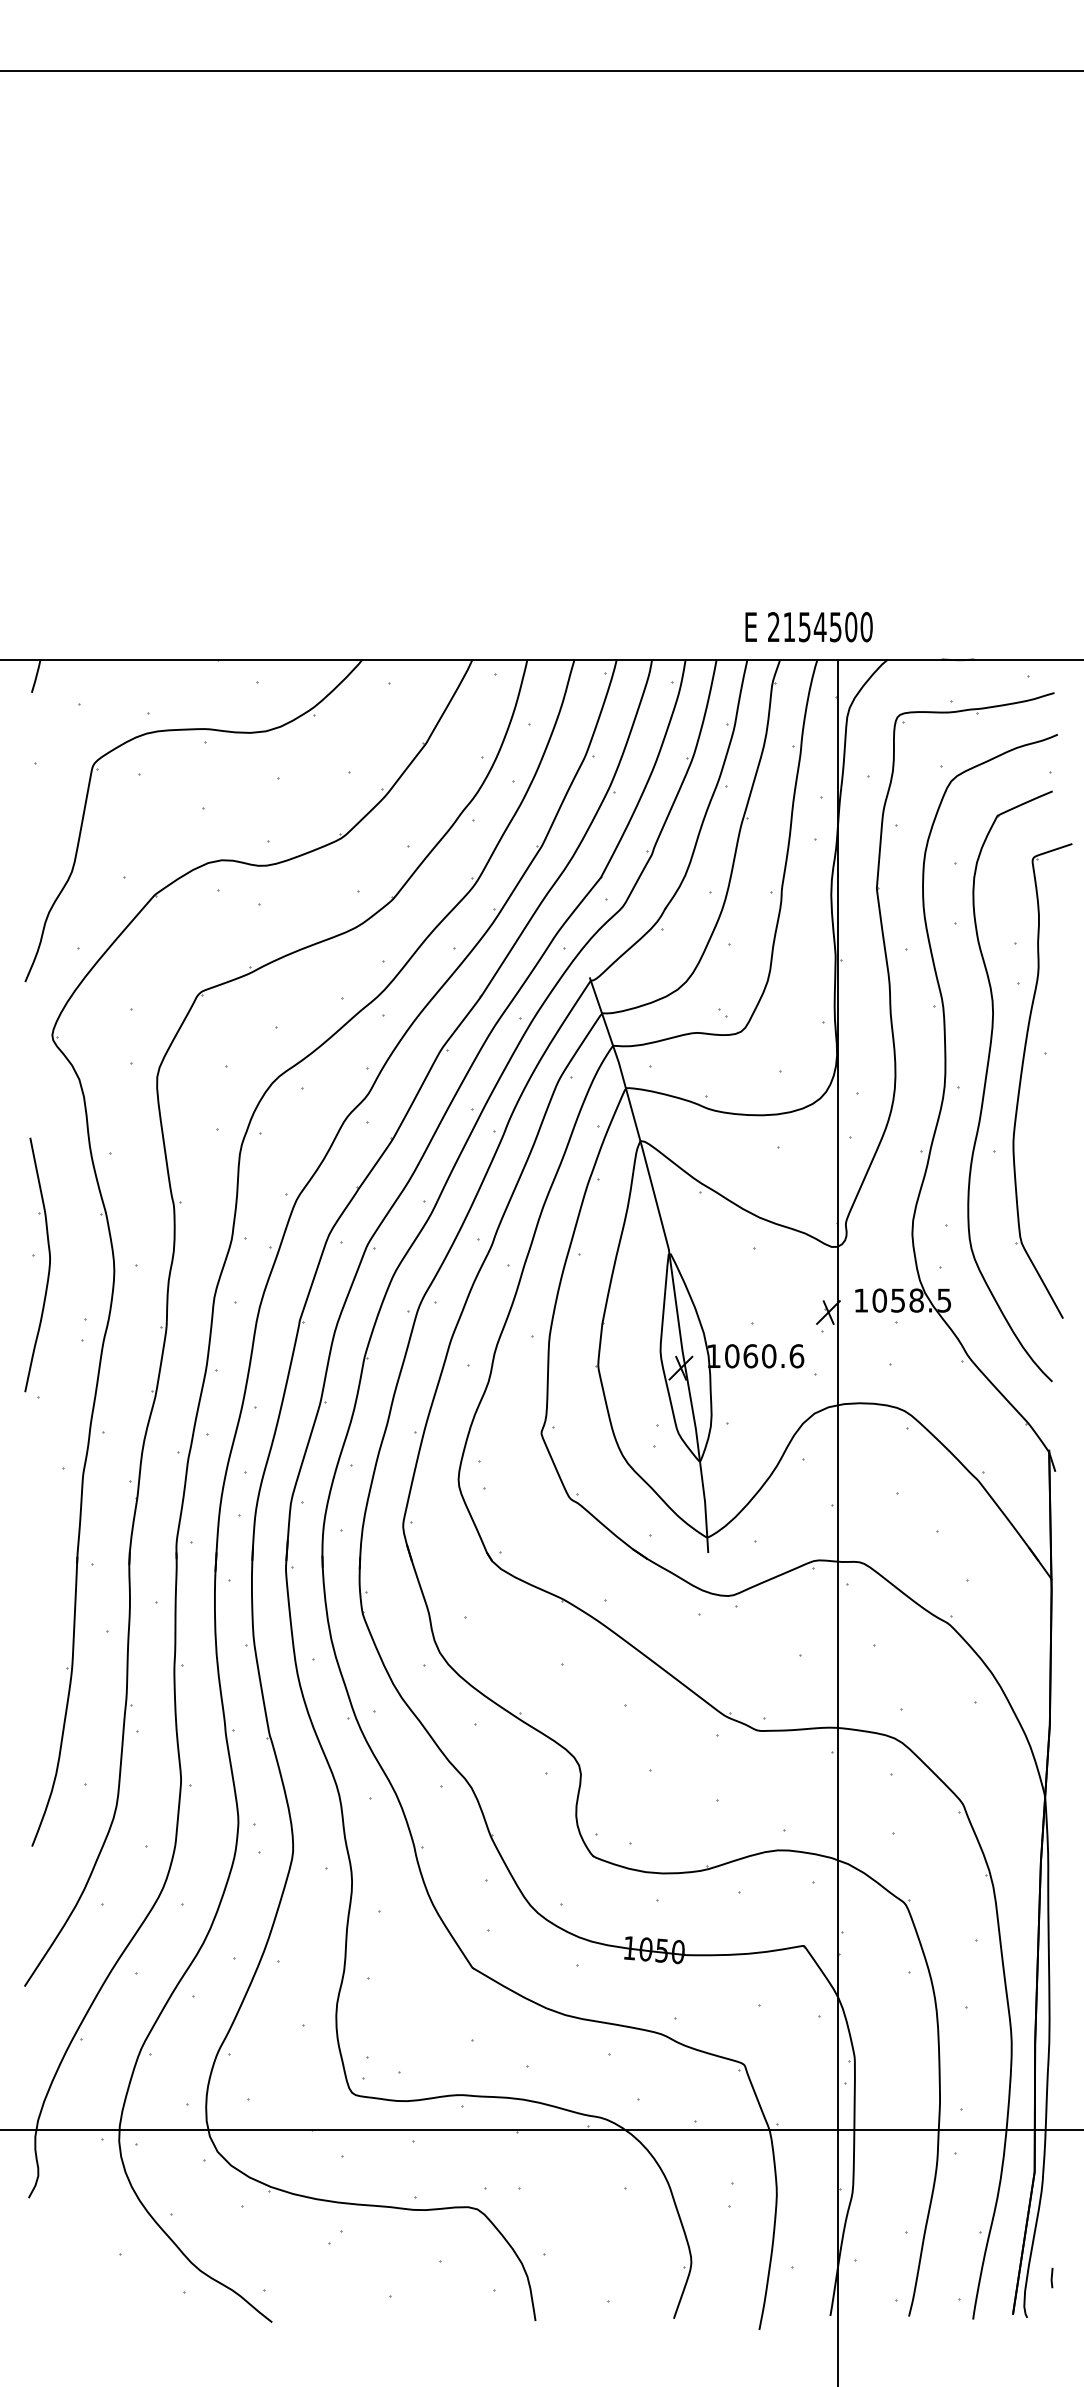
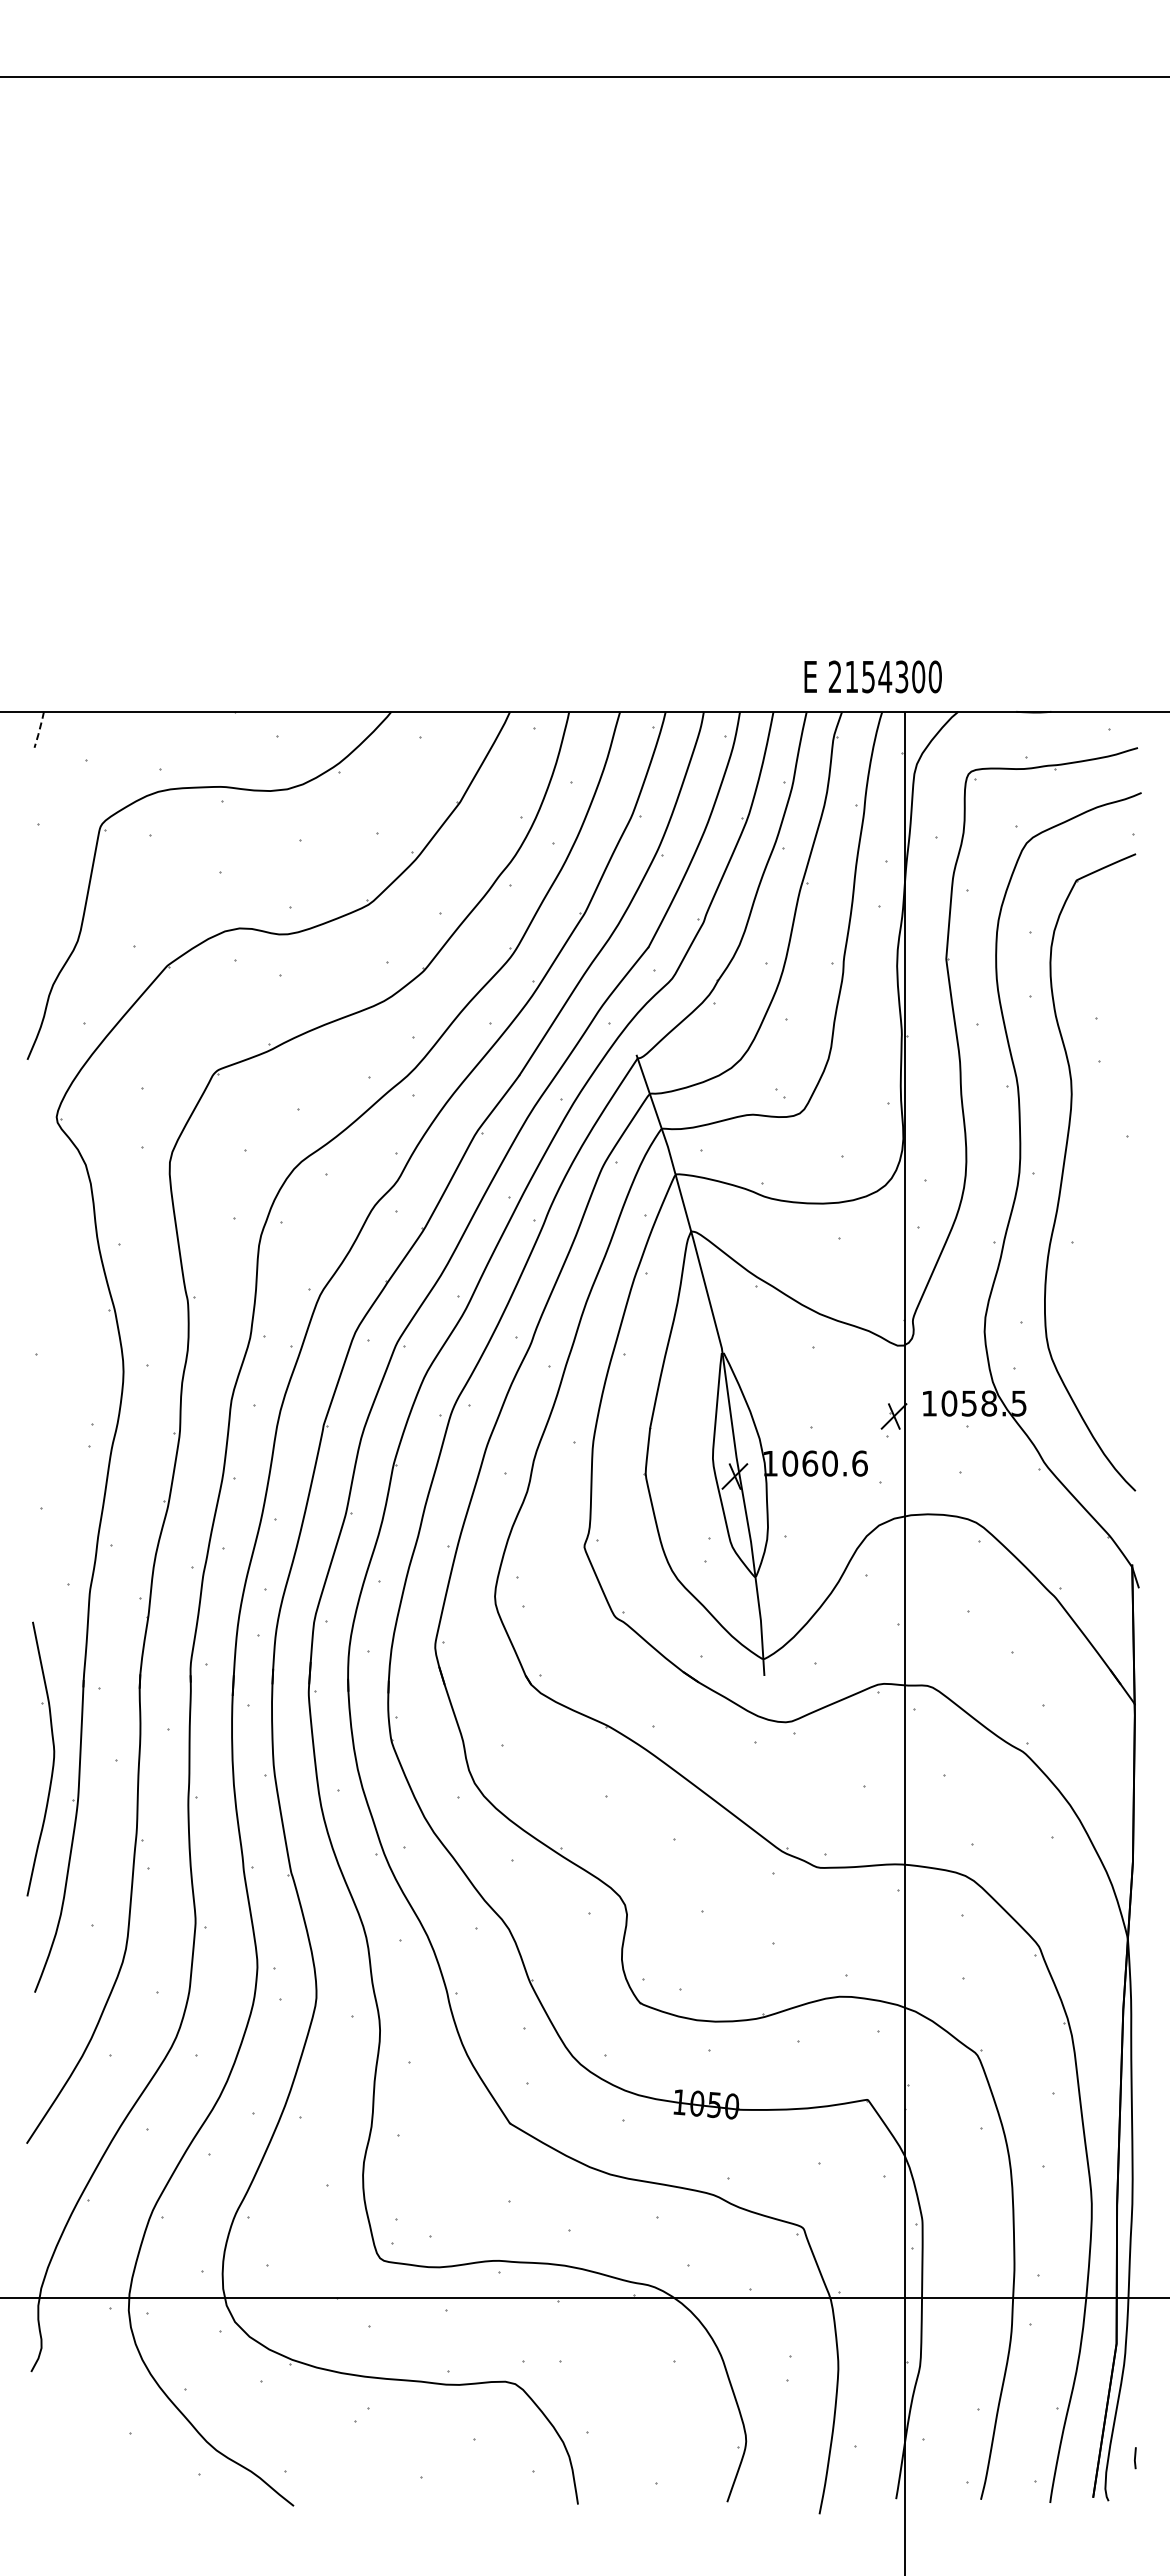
text: (836, 626) -> (902, 676), 2154500 -> 2154300
line: (36, 676) -> (39, 730), solid -> dashed
part: (1021, 1080) -> (1102, 1166), removed
part: (48, 1267) -> (52, 1761), moved

